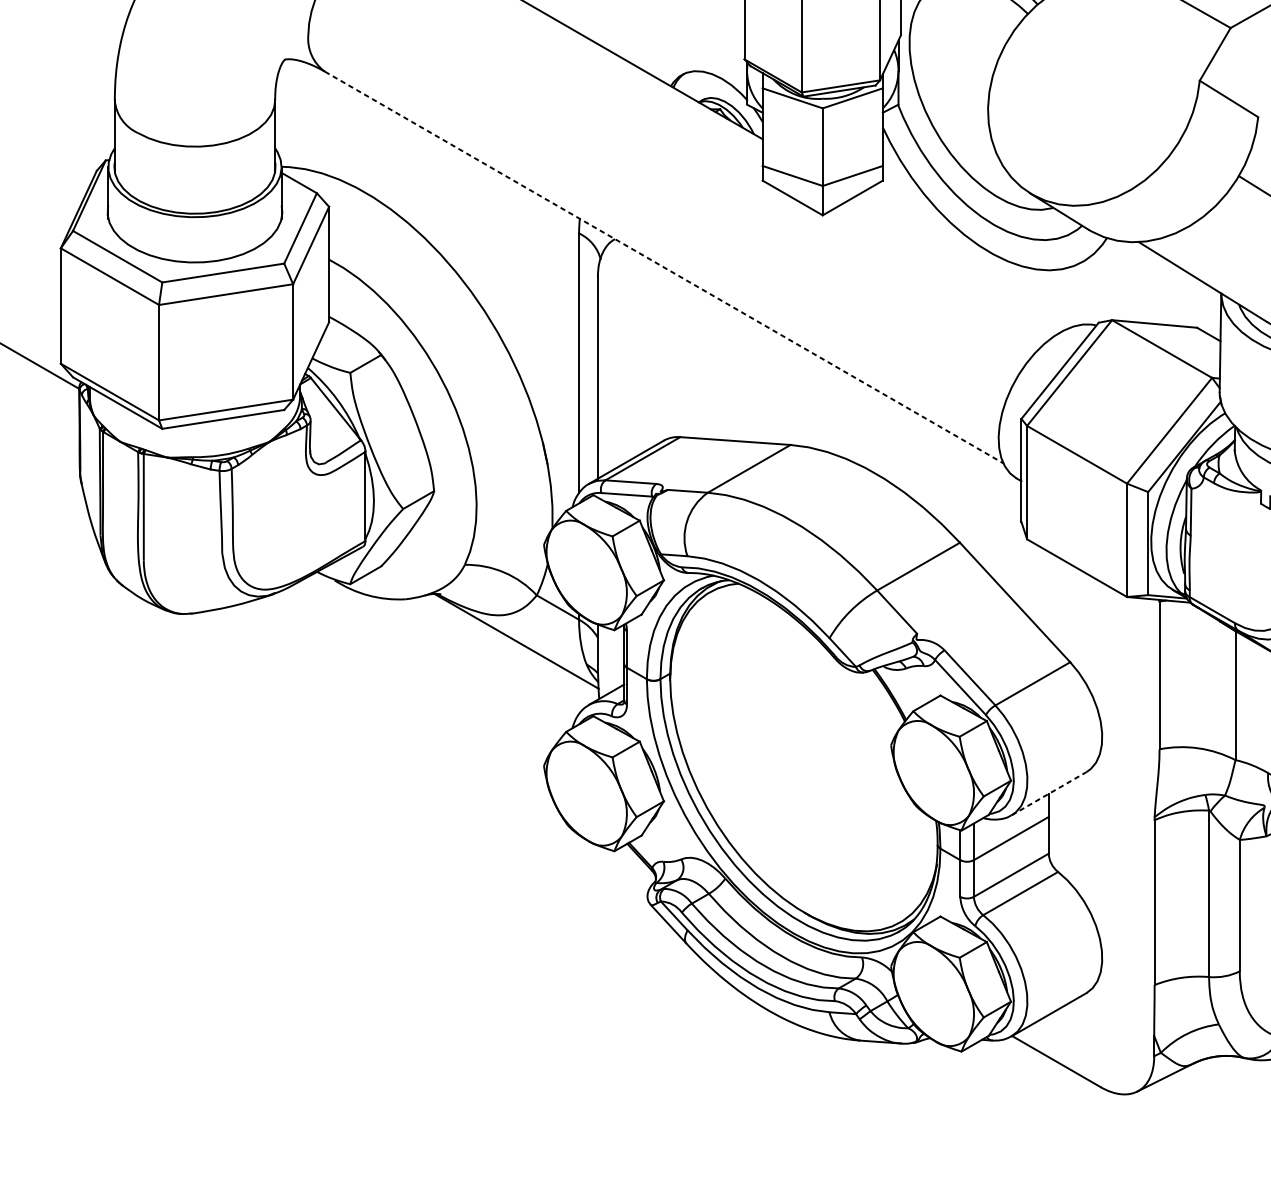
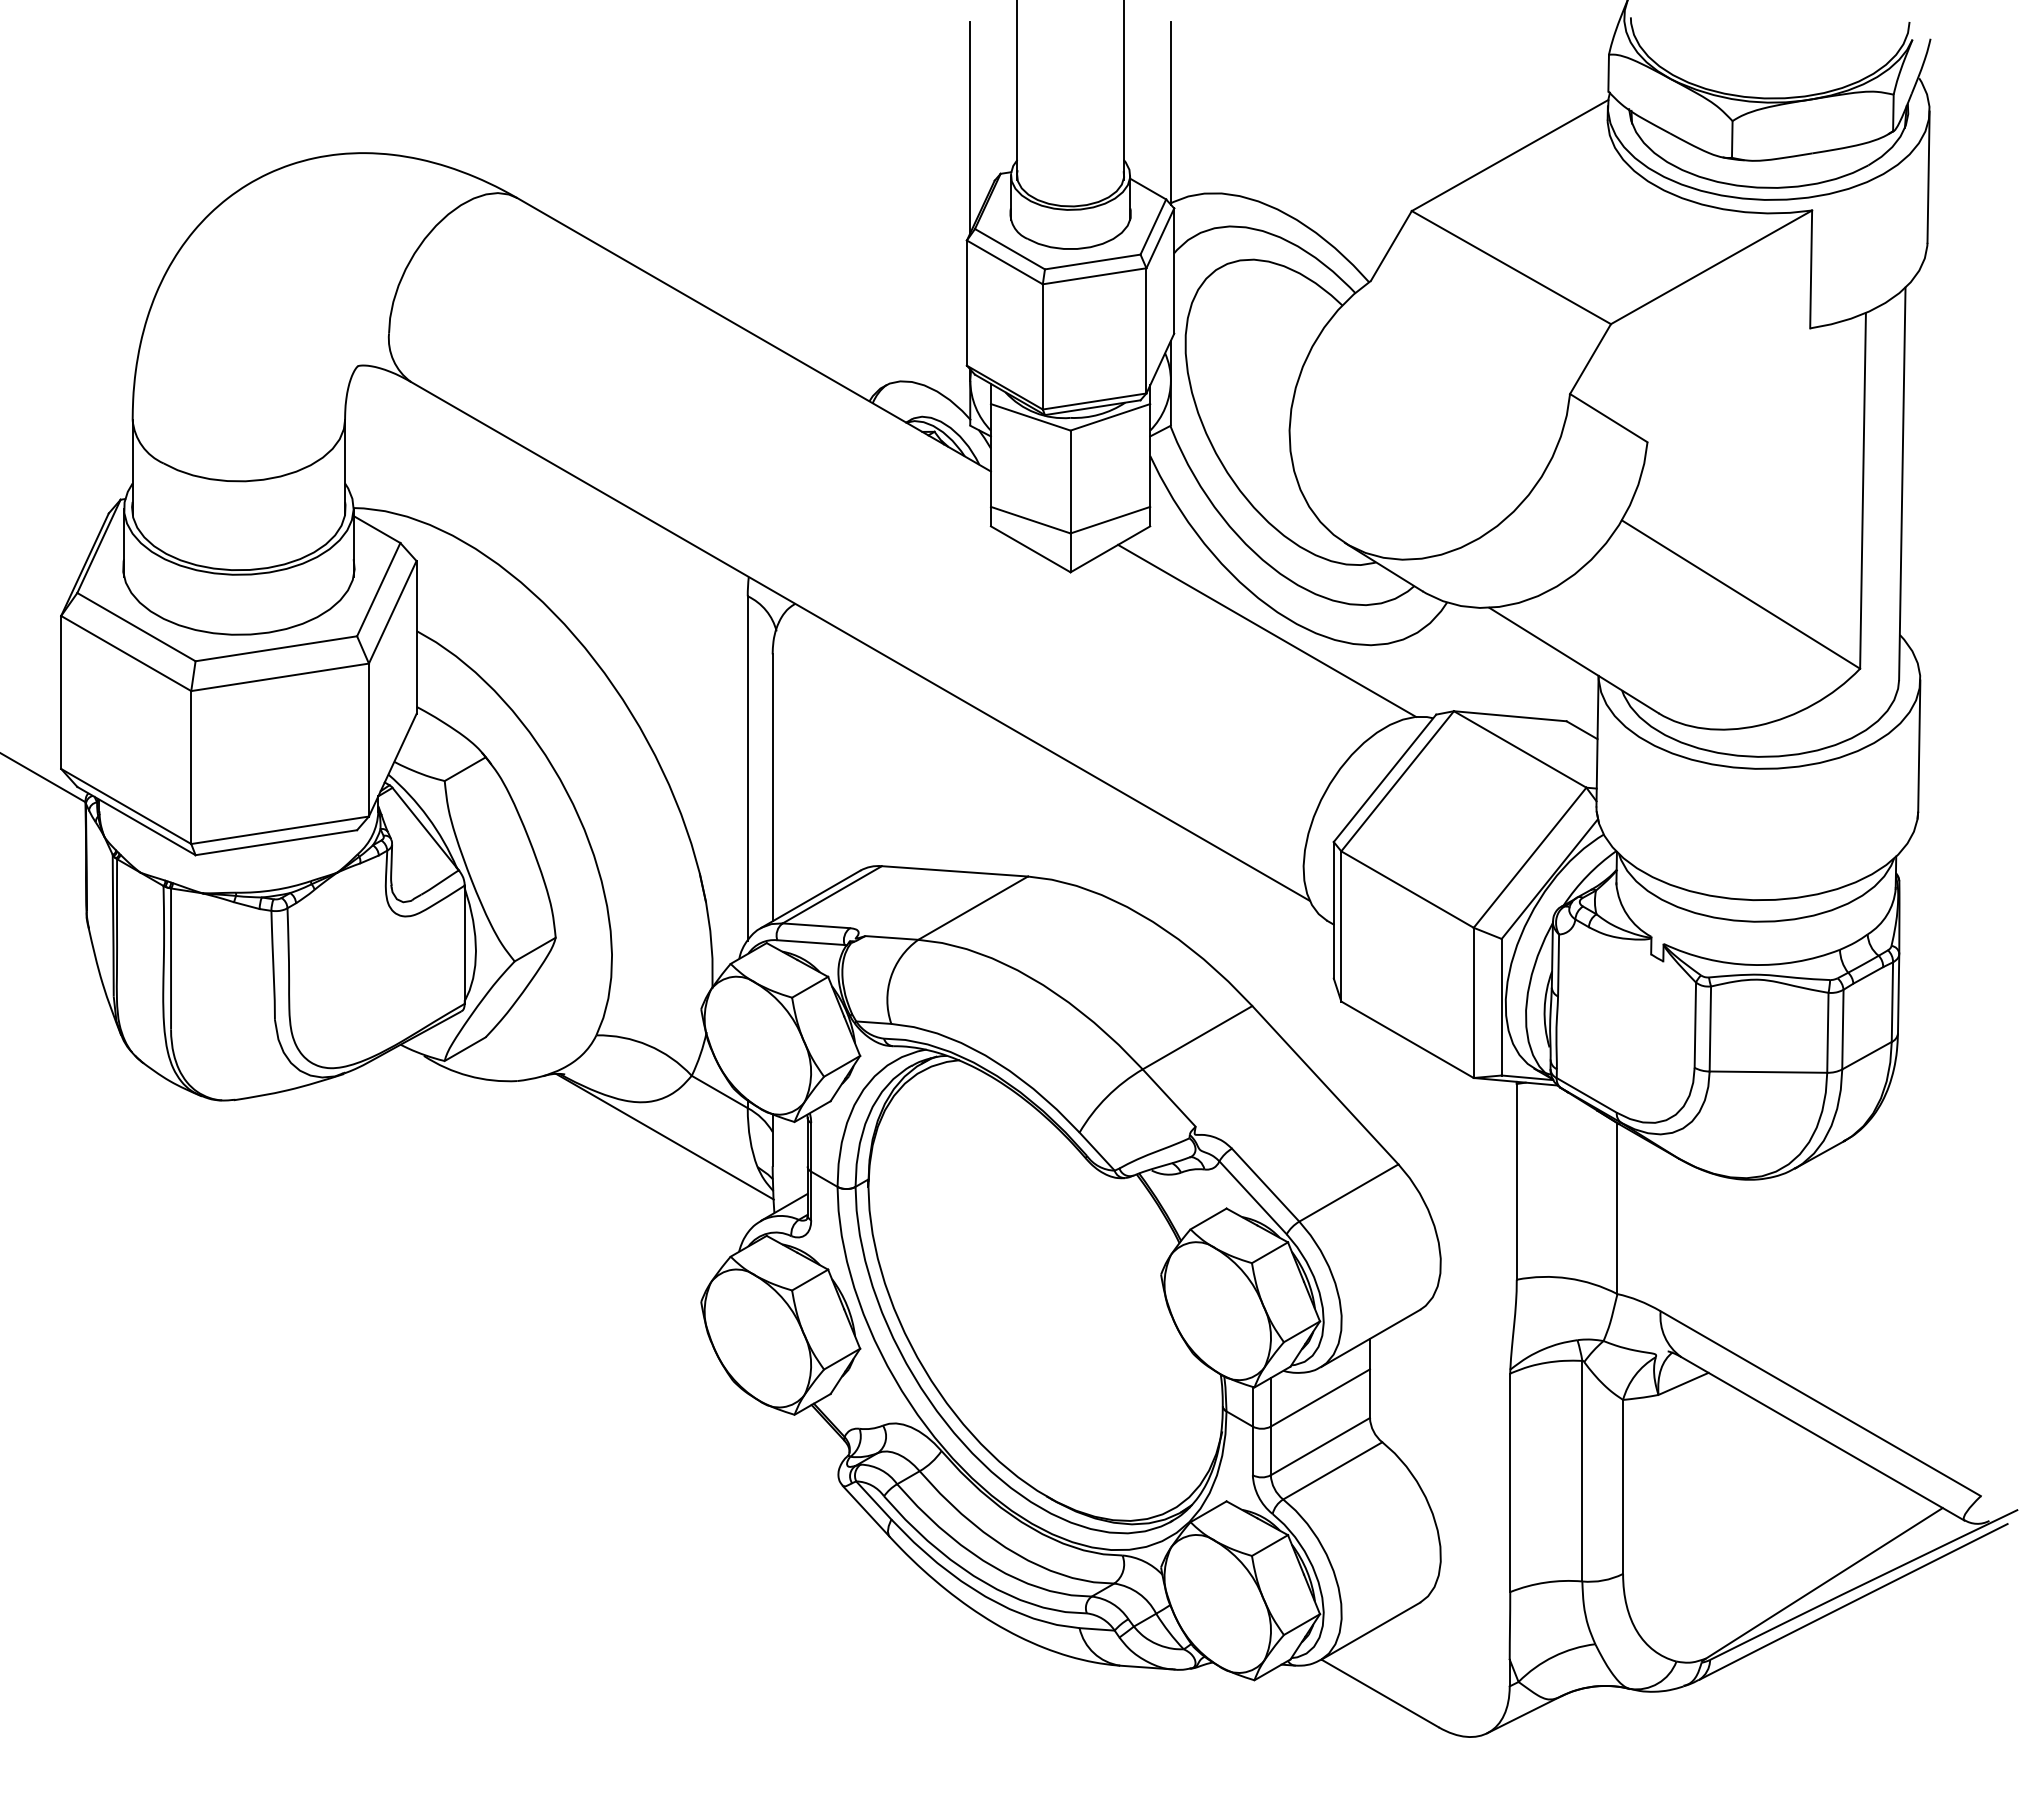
line: (971, 259) -> (1267, 630), added
line: (664, 267) -> (860, 641), dashed -> solid
line: (1049, 793) -> (1371, 1338), dashed -> solid

